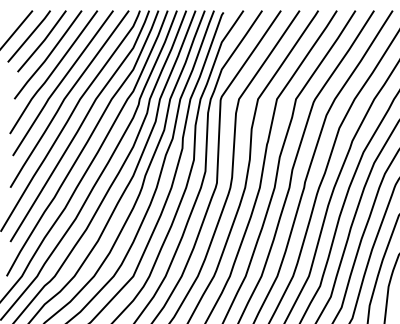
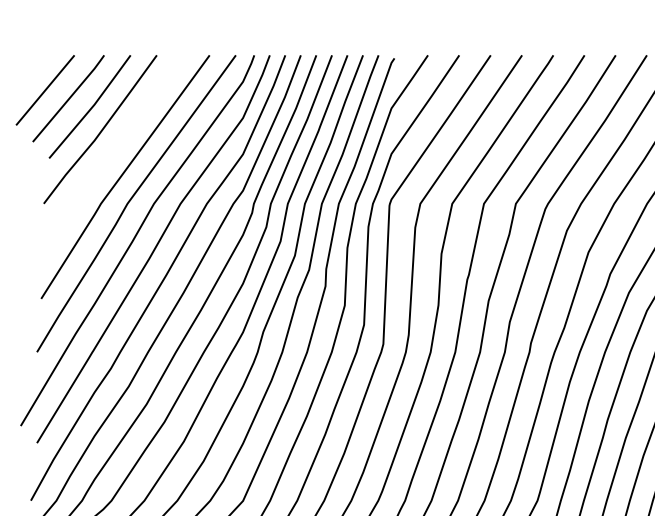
curve: (53, 72) -> (109, 159), removed

